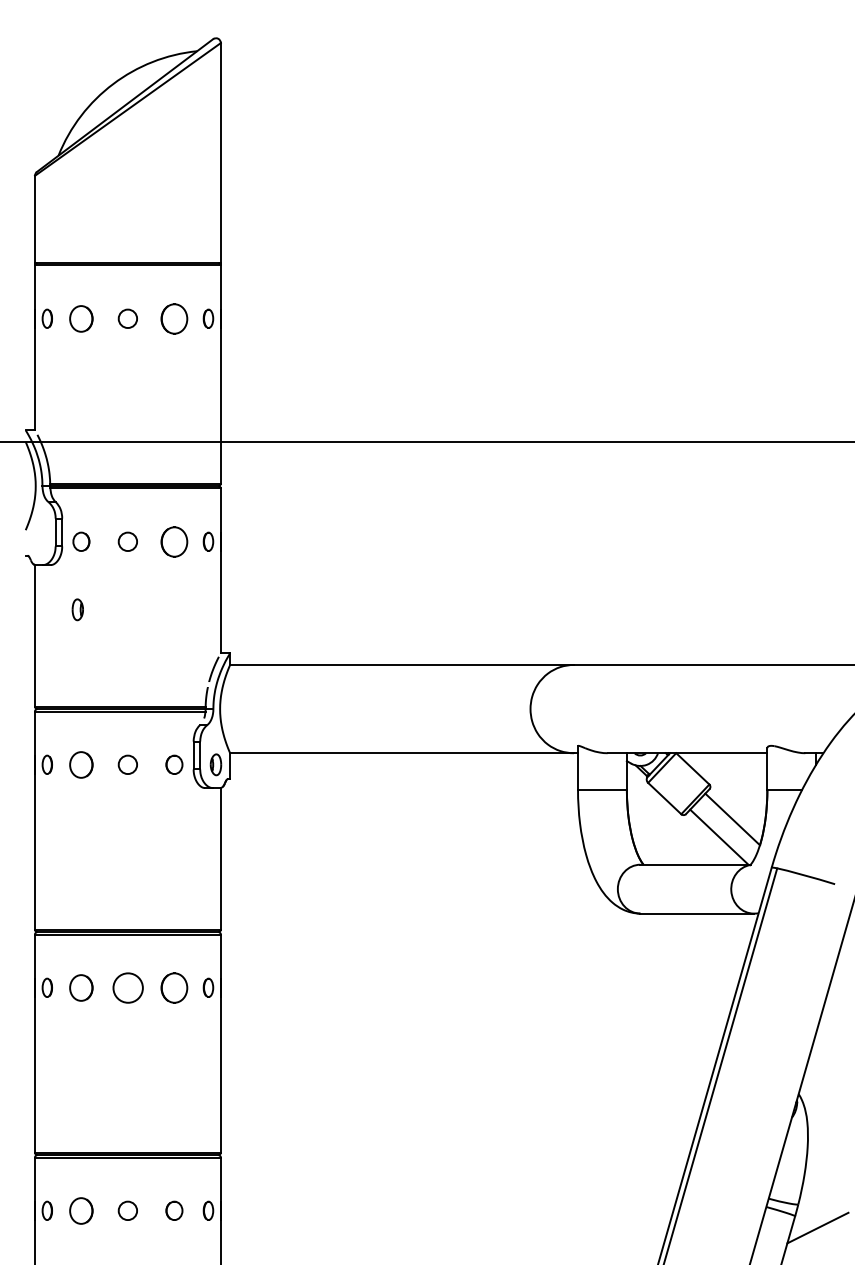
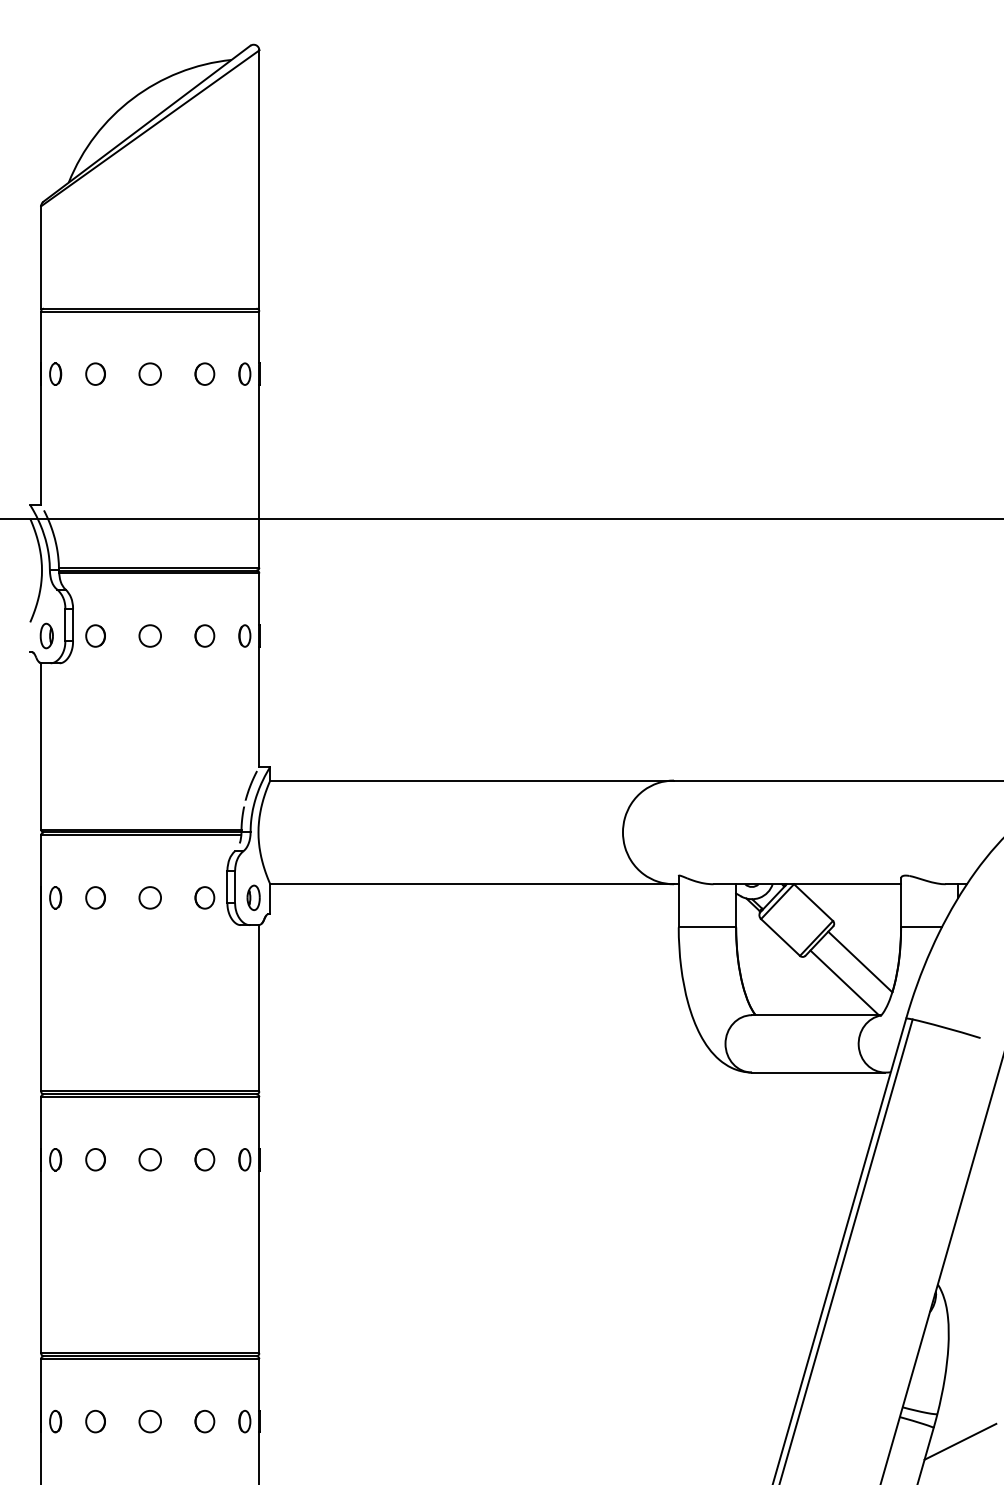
part: (81, 318) -> (95, 373), size x0.71
part: (174, 318) -> (204, 373), size x0.62
part: (174, 541) -> (204, 635), size x0.62
part: (77, 609) -> (46, 635), moved
part: (81, 764) -> (95, 897), size x0.71
part: (81, 987) -> (95, 1159), size x0.71
circle: (127, 987) -> (149, 1159), size x0.62
part: (174, 987) -> (204, 1159), size x0.62
part: (81, 1210) -> (95, 1421), size x0.71

